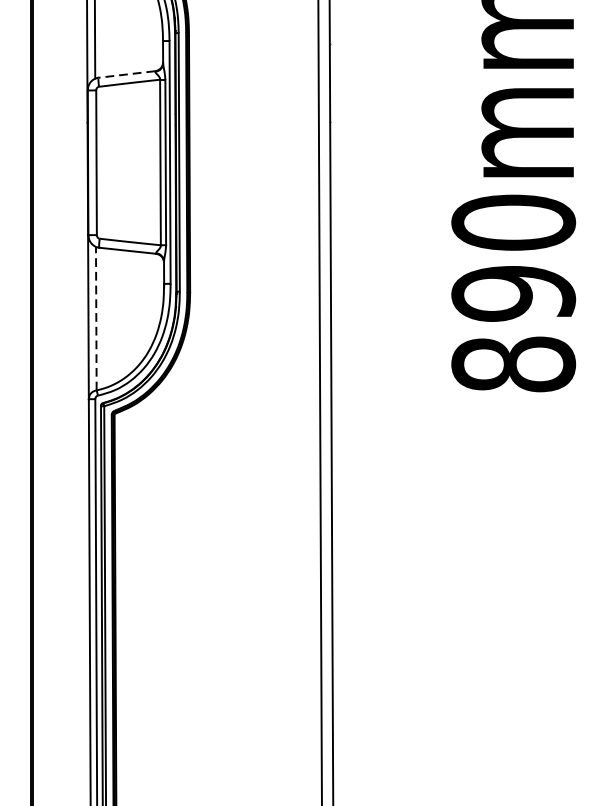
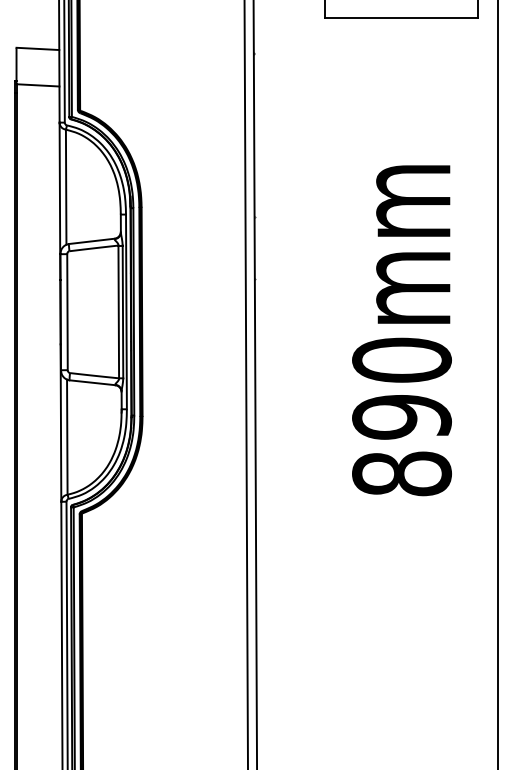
line: (126, 74) -> (91, 241), dashed -> solid
line: (96, 319) -> (67, 437), dashed -> solid

